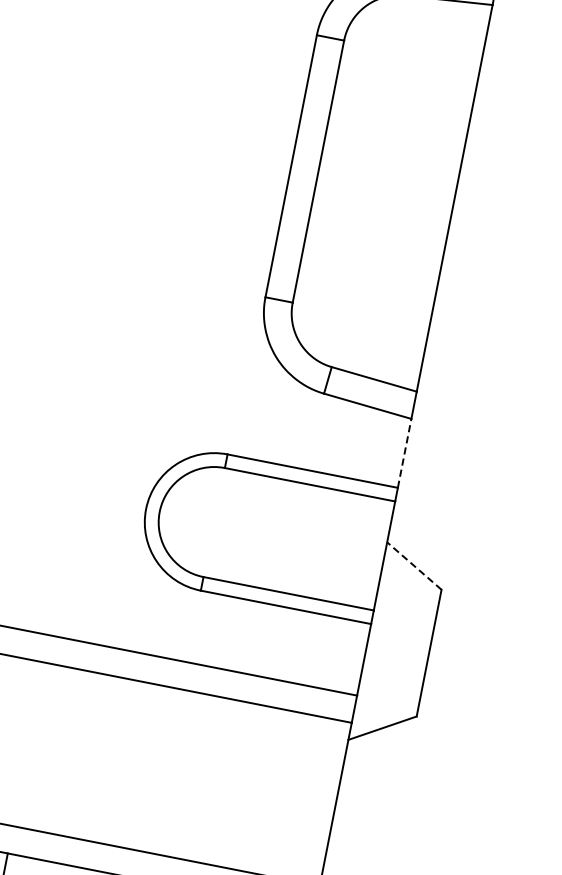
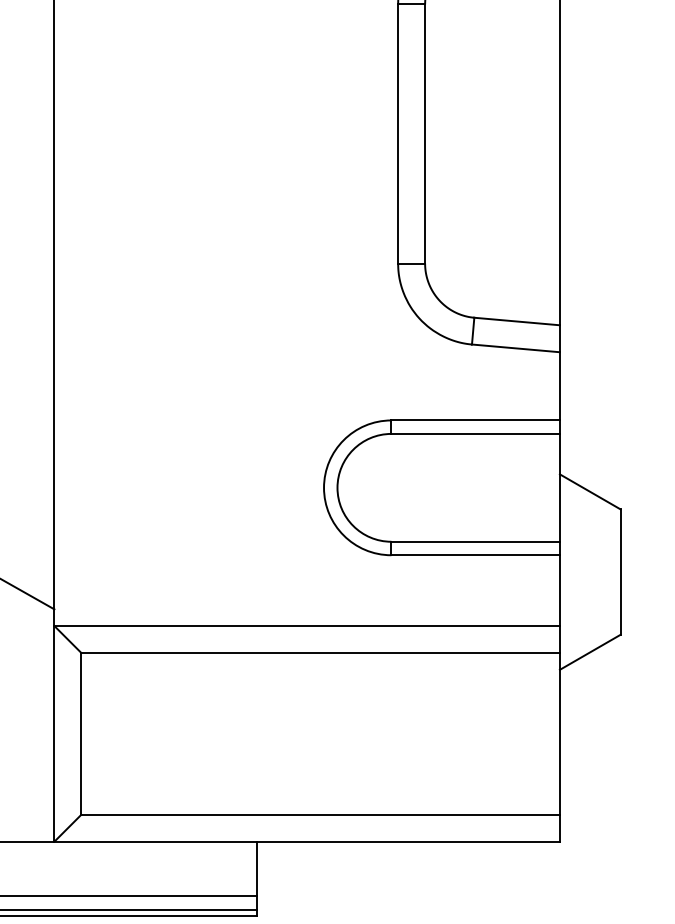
line: (404, 452) -> (559, 385), dashed -> solid
line: (413, 565) -> (589, 491), dashed -> solid

